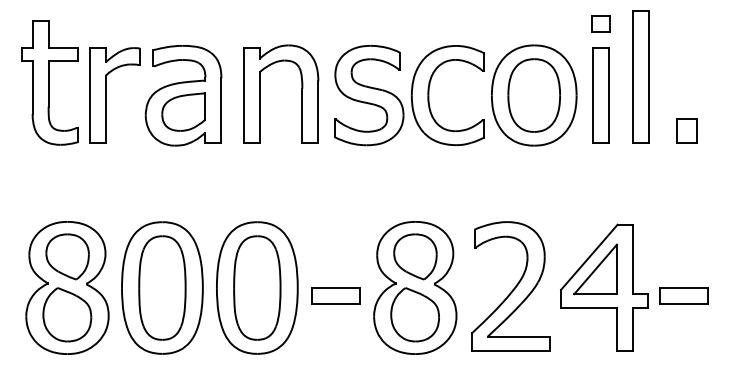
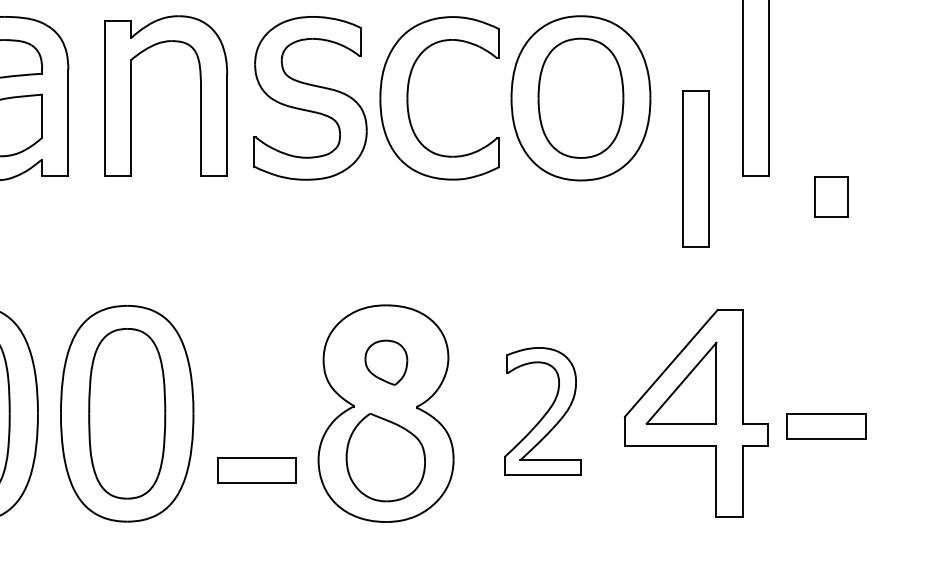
part: (600, 95) -> (694, 168), moved
part: (686, 130) -> (830, 196), moved
part: (415, 256) -> (386, 362), size x0.6
part: (510, 286) -> (542, 411), size x0.6
part: (335, 295) -> (255, 470), moved

